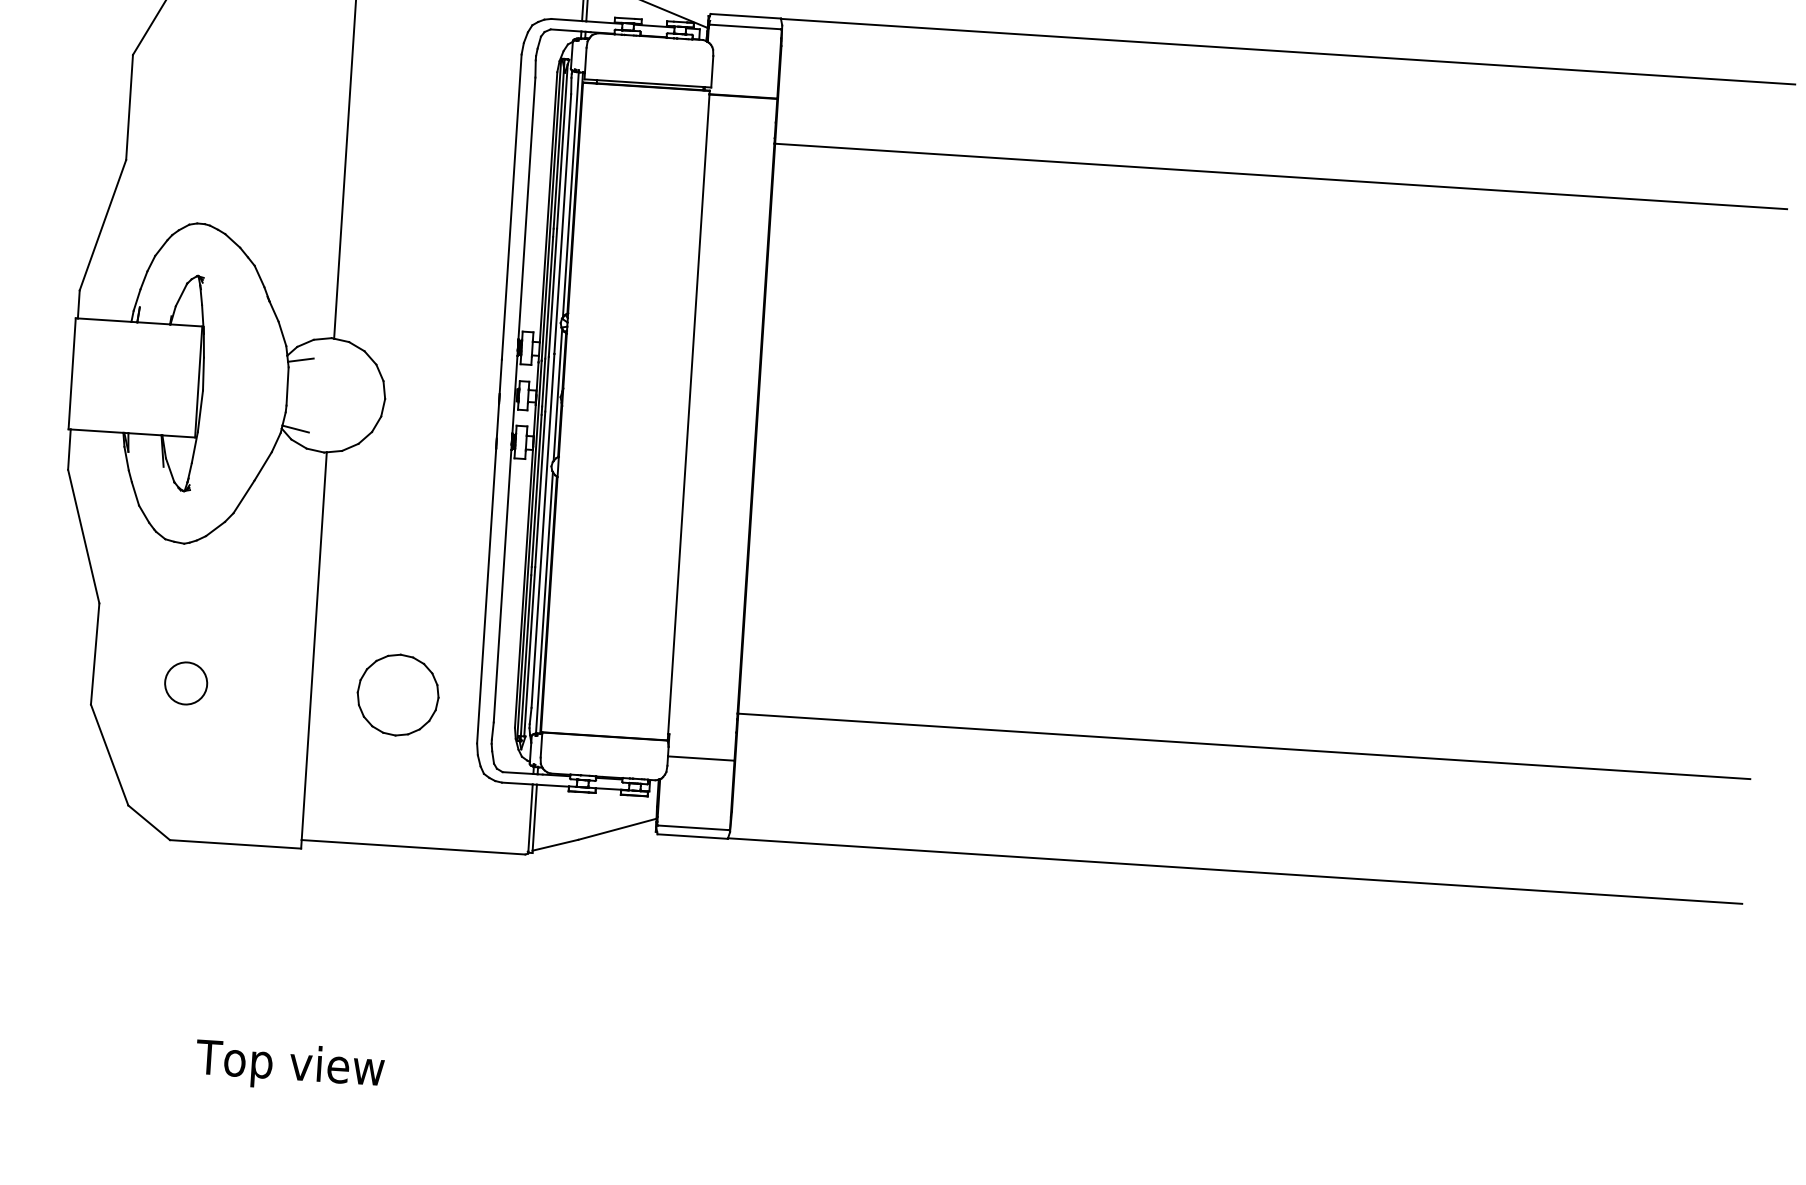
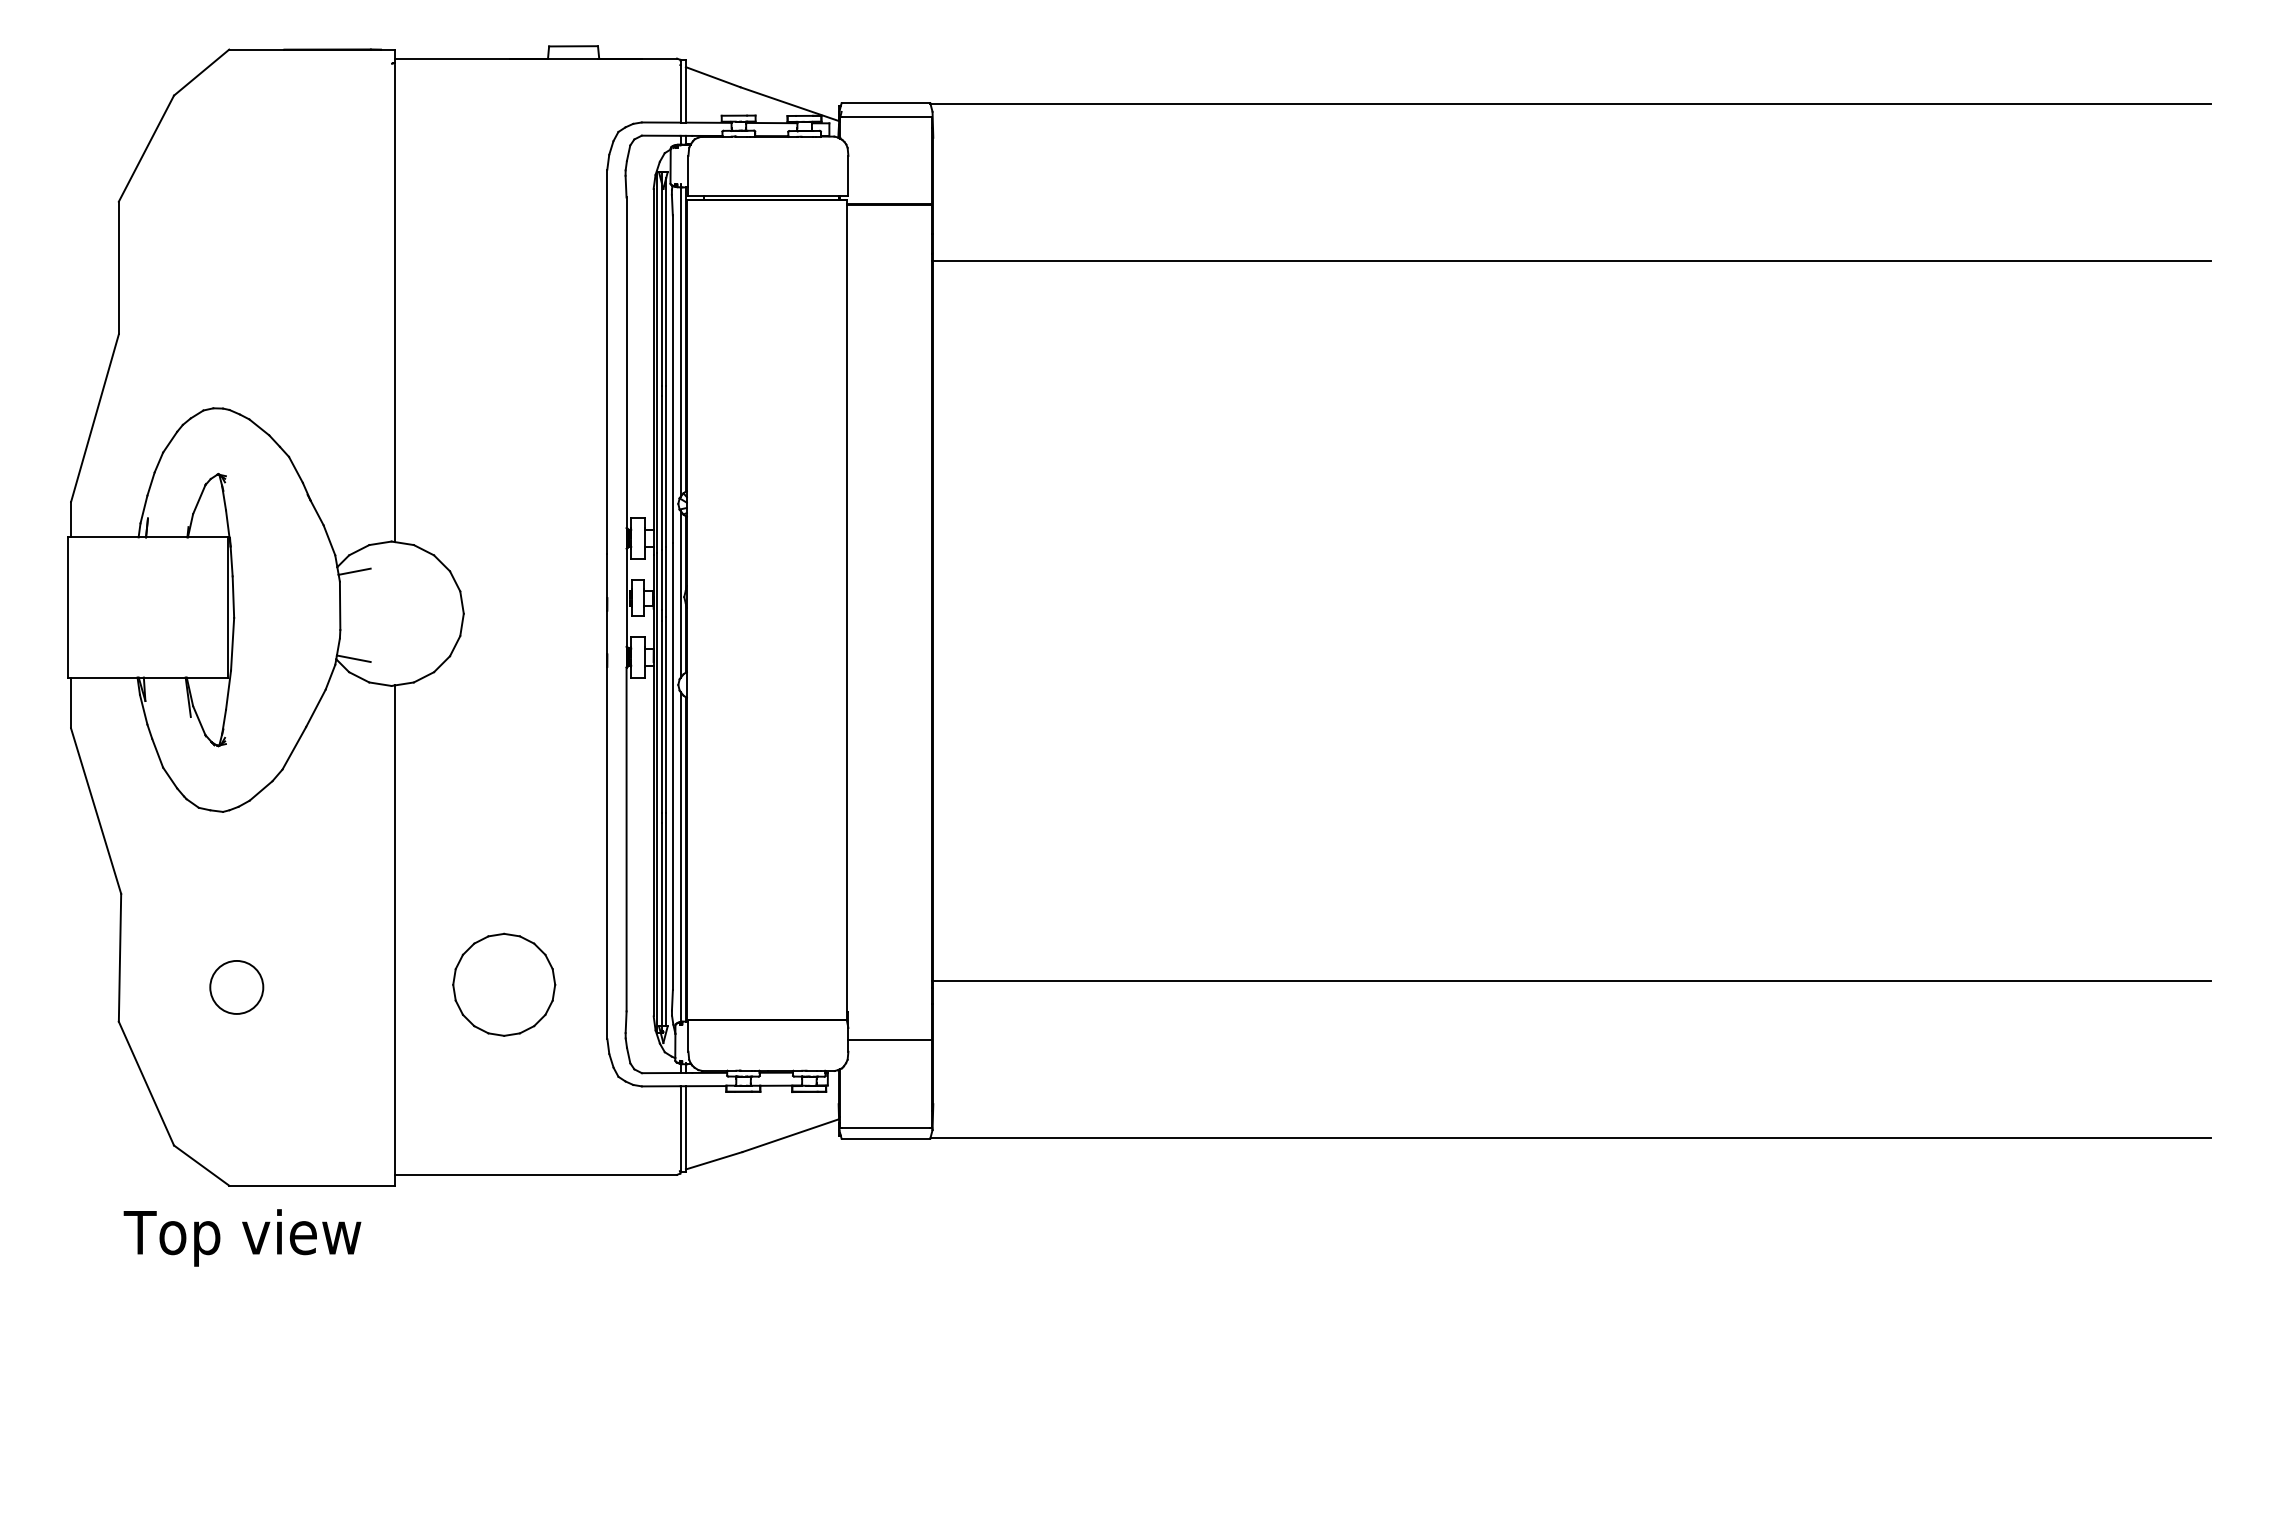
text: (290, 1066) -> (242, 1237), moved

